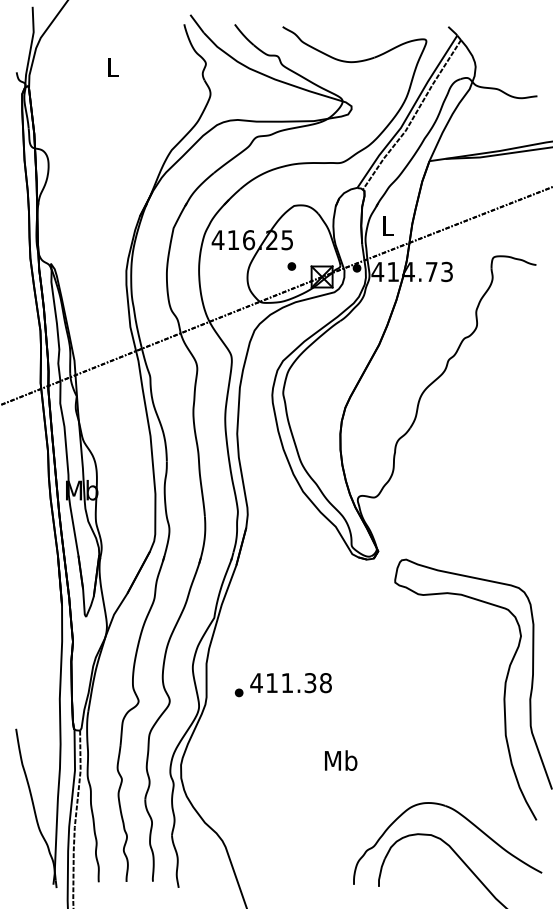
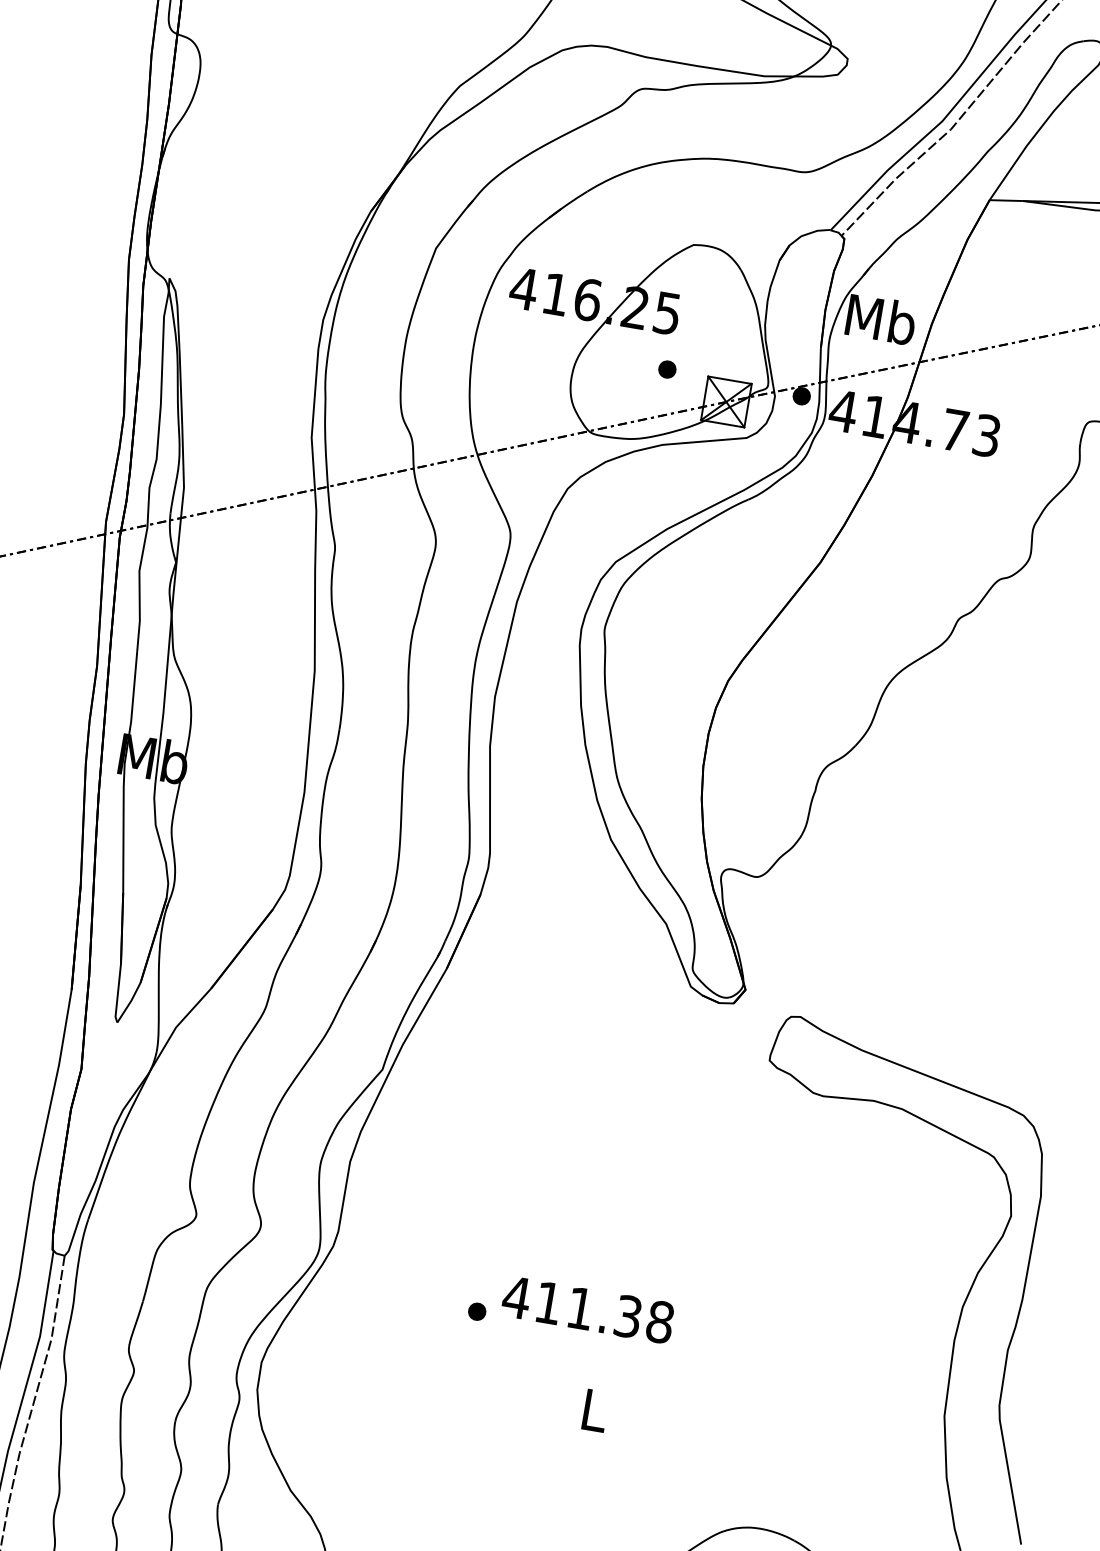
text: (388, 225) -> (882, 318), L -> Mb
text: (282, 685) -> (569, 1311), moved
text: (341, 760) -> (595, 1409), Mb -> L

